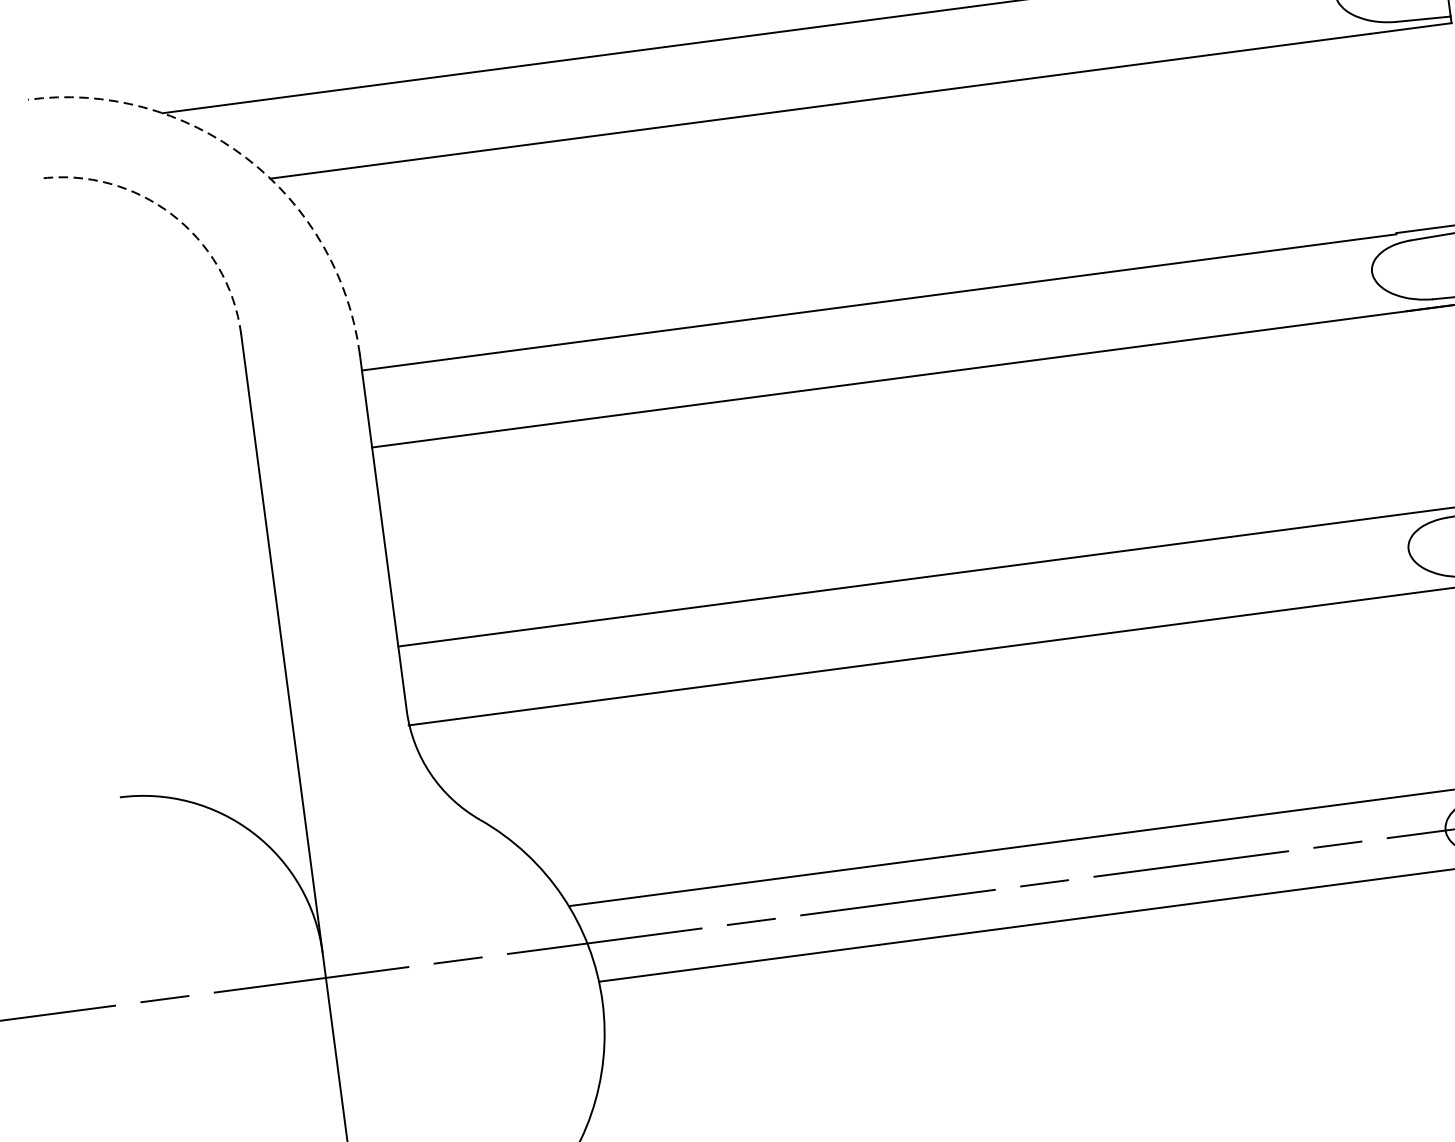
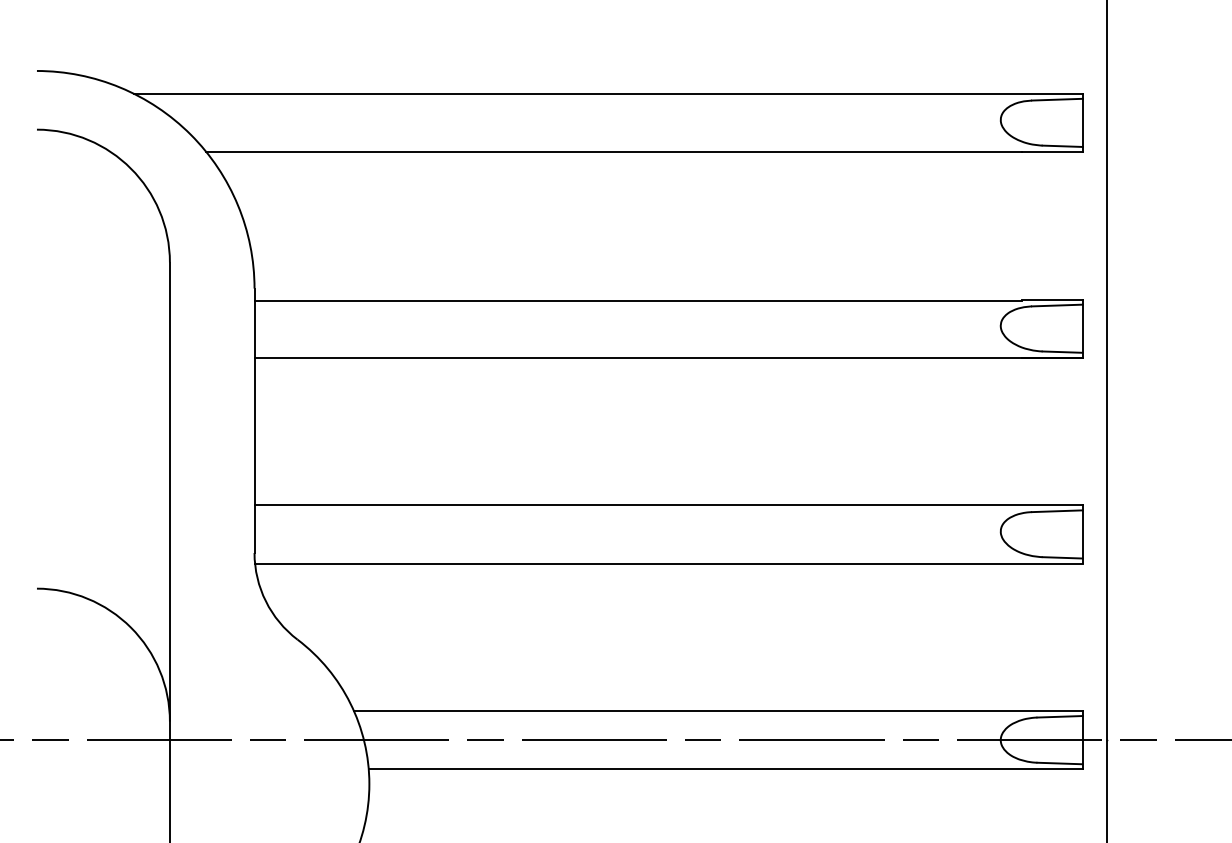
arc: (246, 158) -> (190, 134), dashed -> solid
arc: (171, 214) -> (130, 168), dashed -> solid

